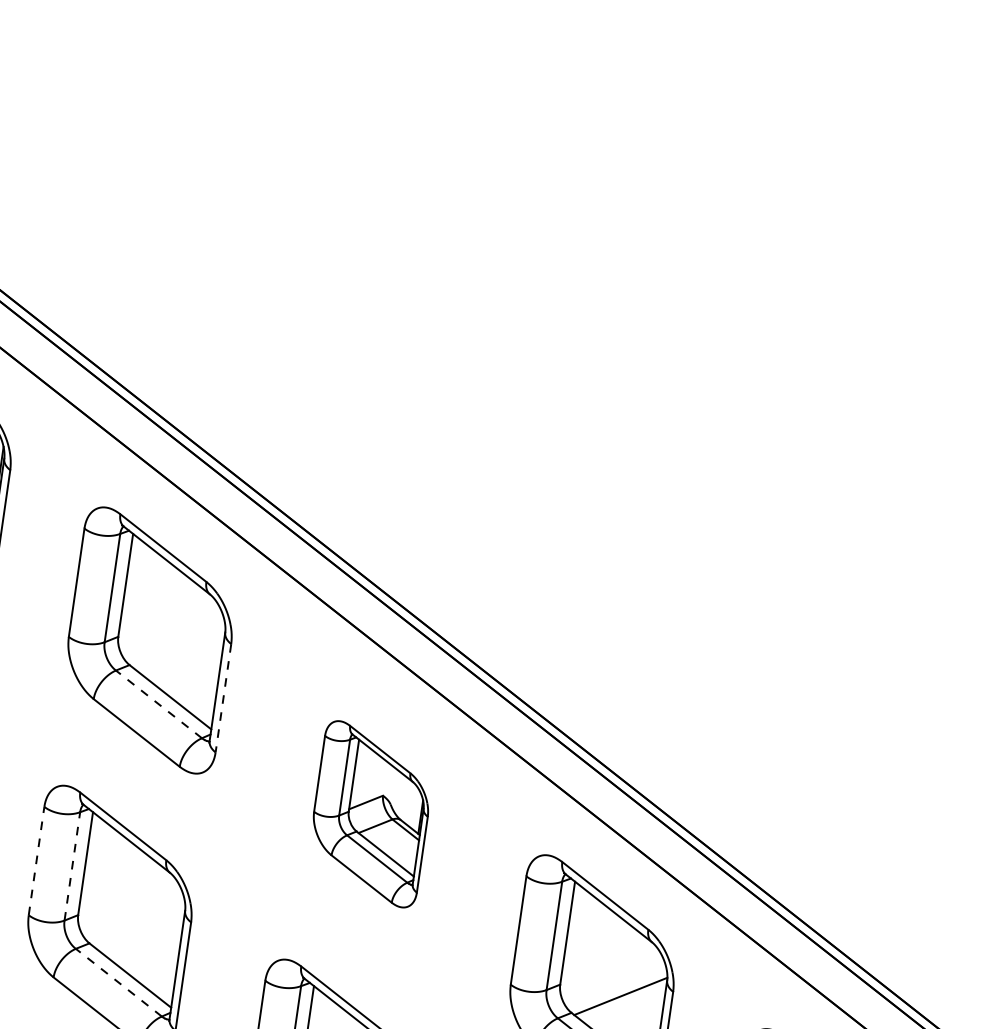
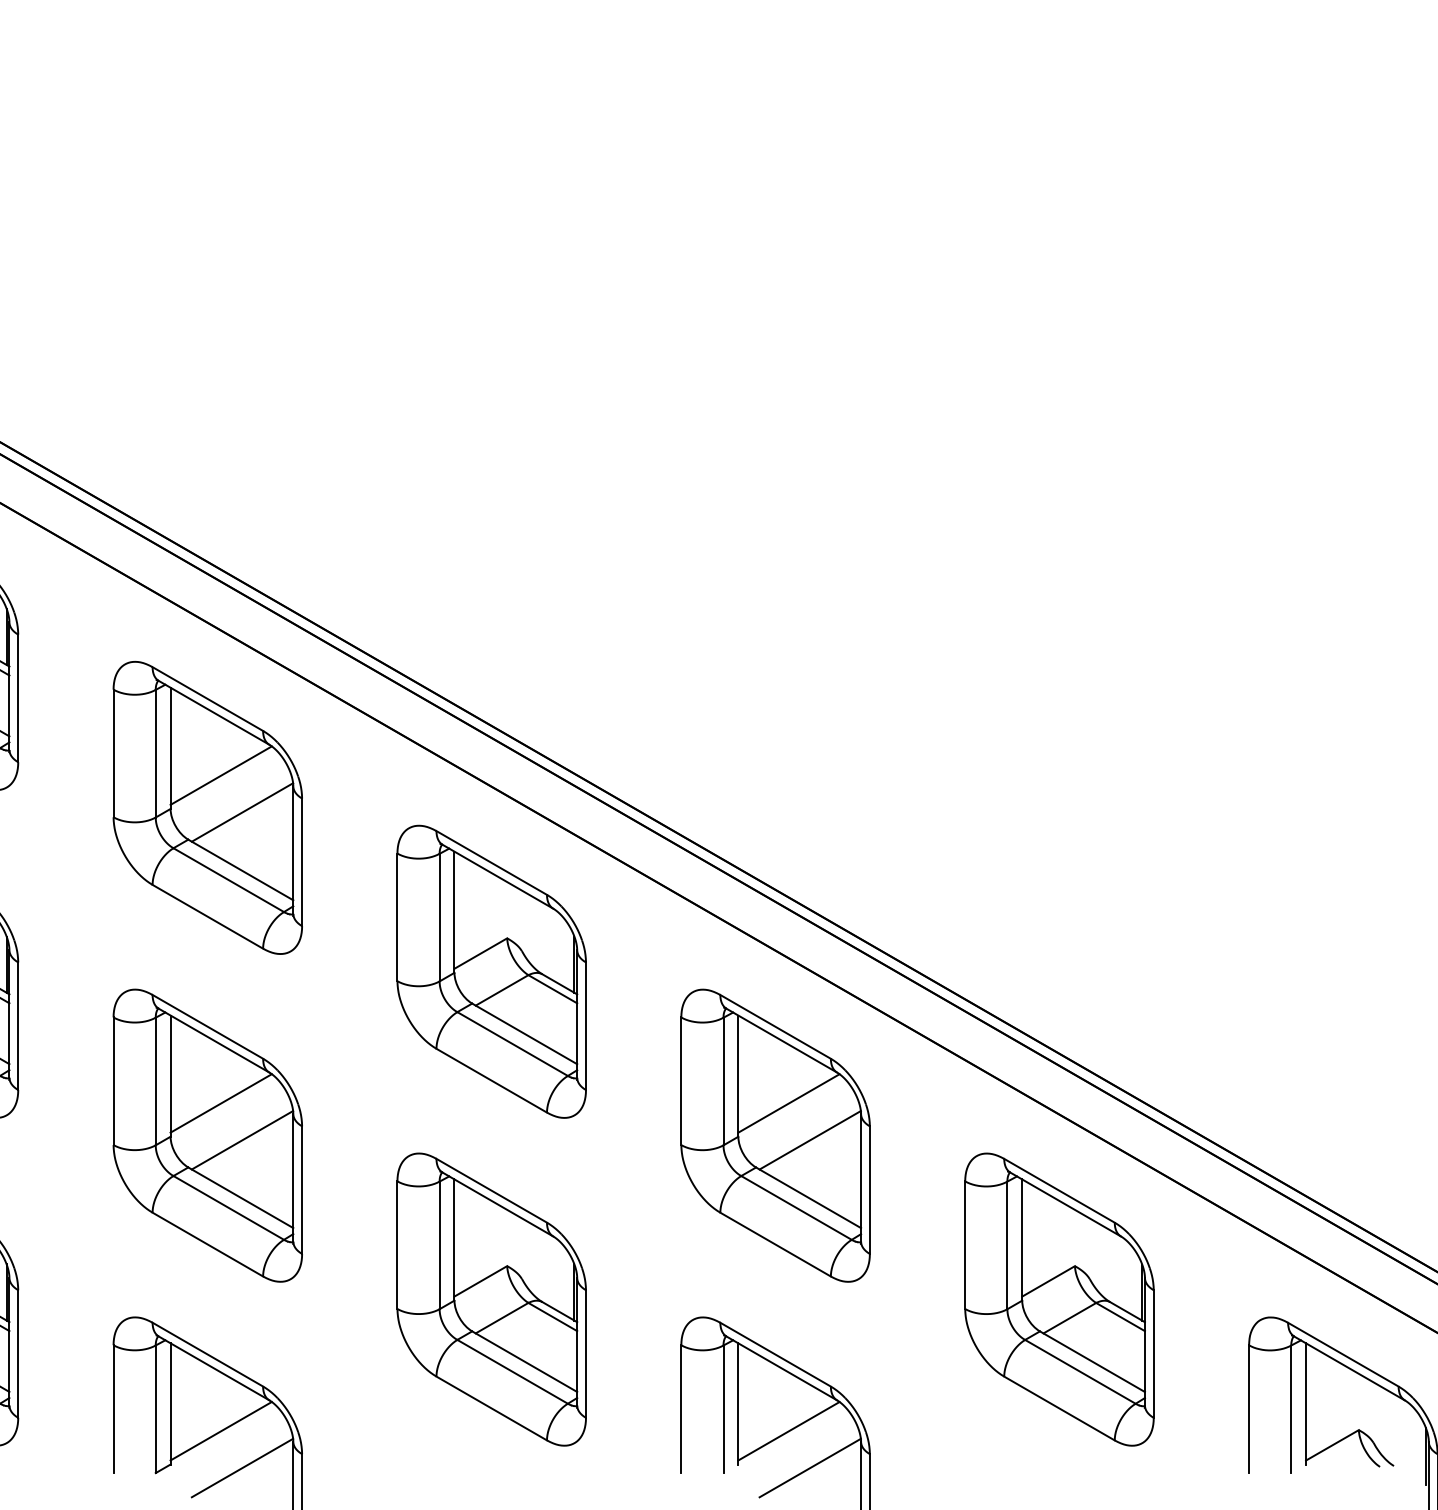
line: (164, 614) -> (220, 775), added
line: (178, 648) -> (242, 812), added
line: (223, 698) -> (302, 862), dashed -> solid
line: (158, 704) -> (228, 880), dashed -> solid
part: (370, 814) -> (491, 971), size x1.43
line: (36, 861) -> (113, 1081), dashed -> solid
line: (72, 866) -> (155, 1081), dashed -> solid
line: (124, 893) -> (220, 1103), added
line: (138, 927) -> (242, 1140), added
line: (606, 962) -> (788, 1103), added
line: (118, 982) -> (228, 1207), dashed -> solid

